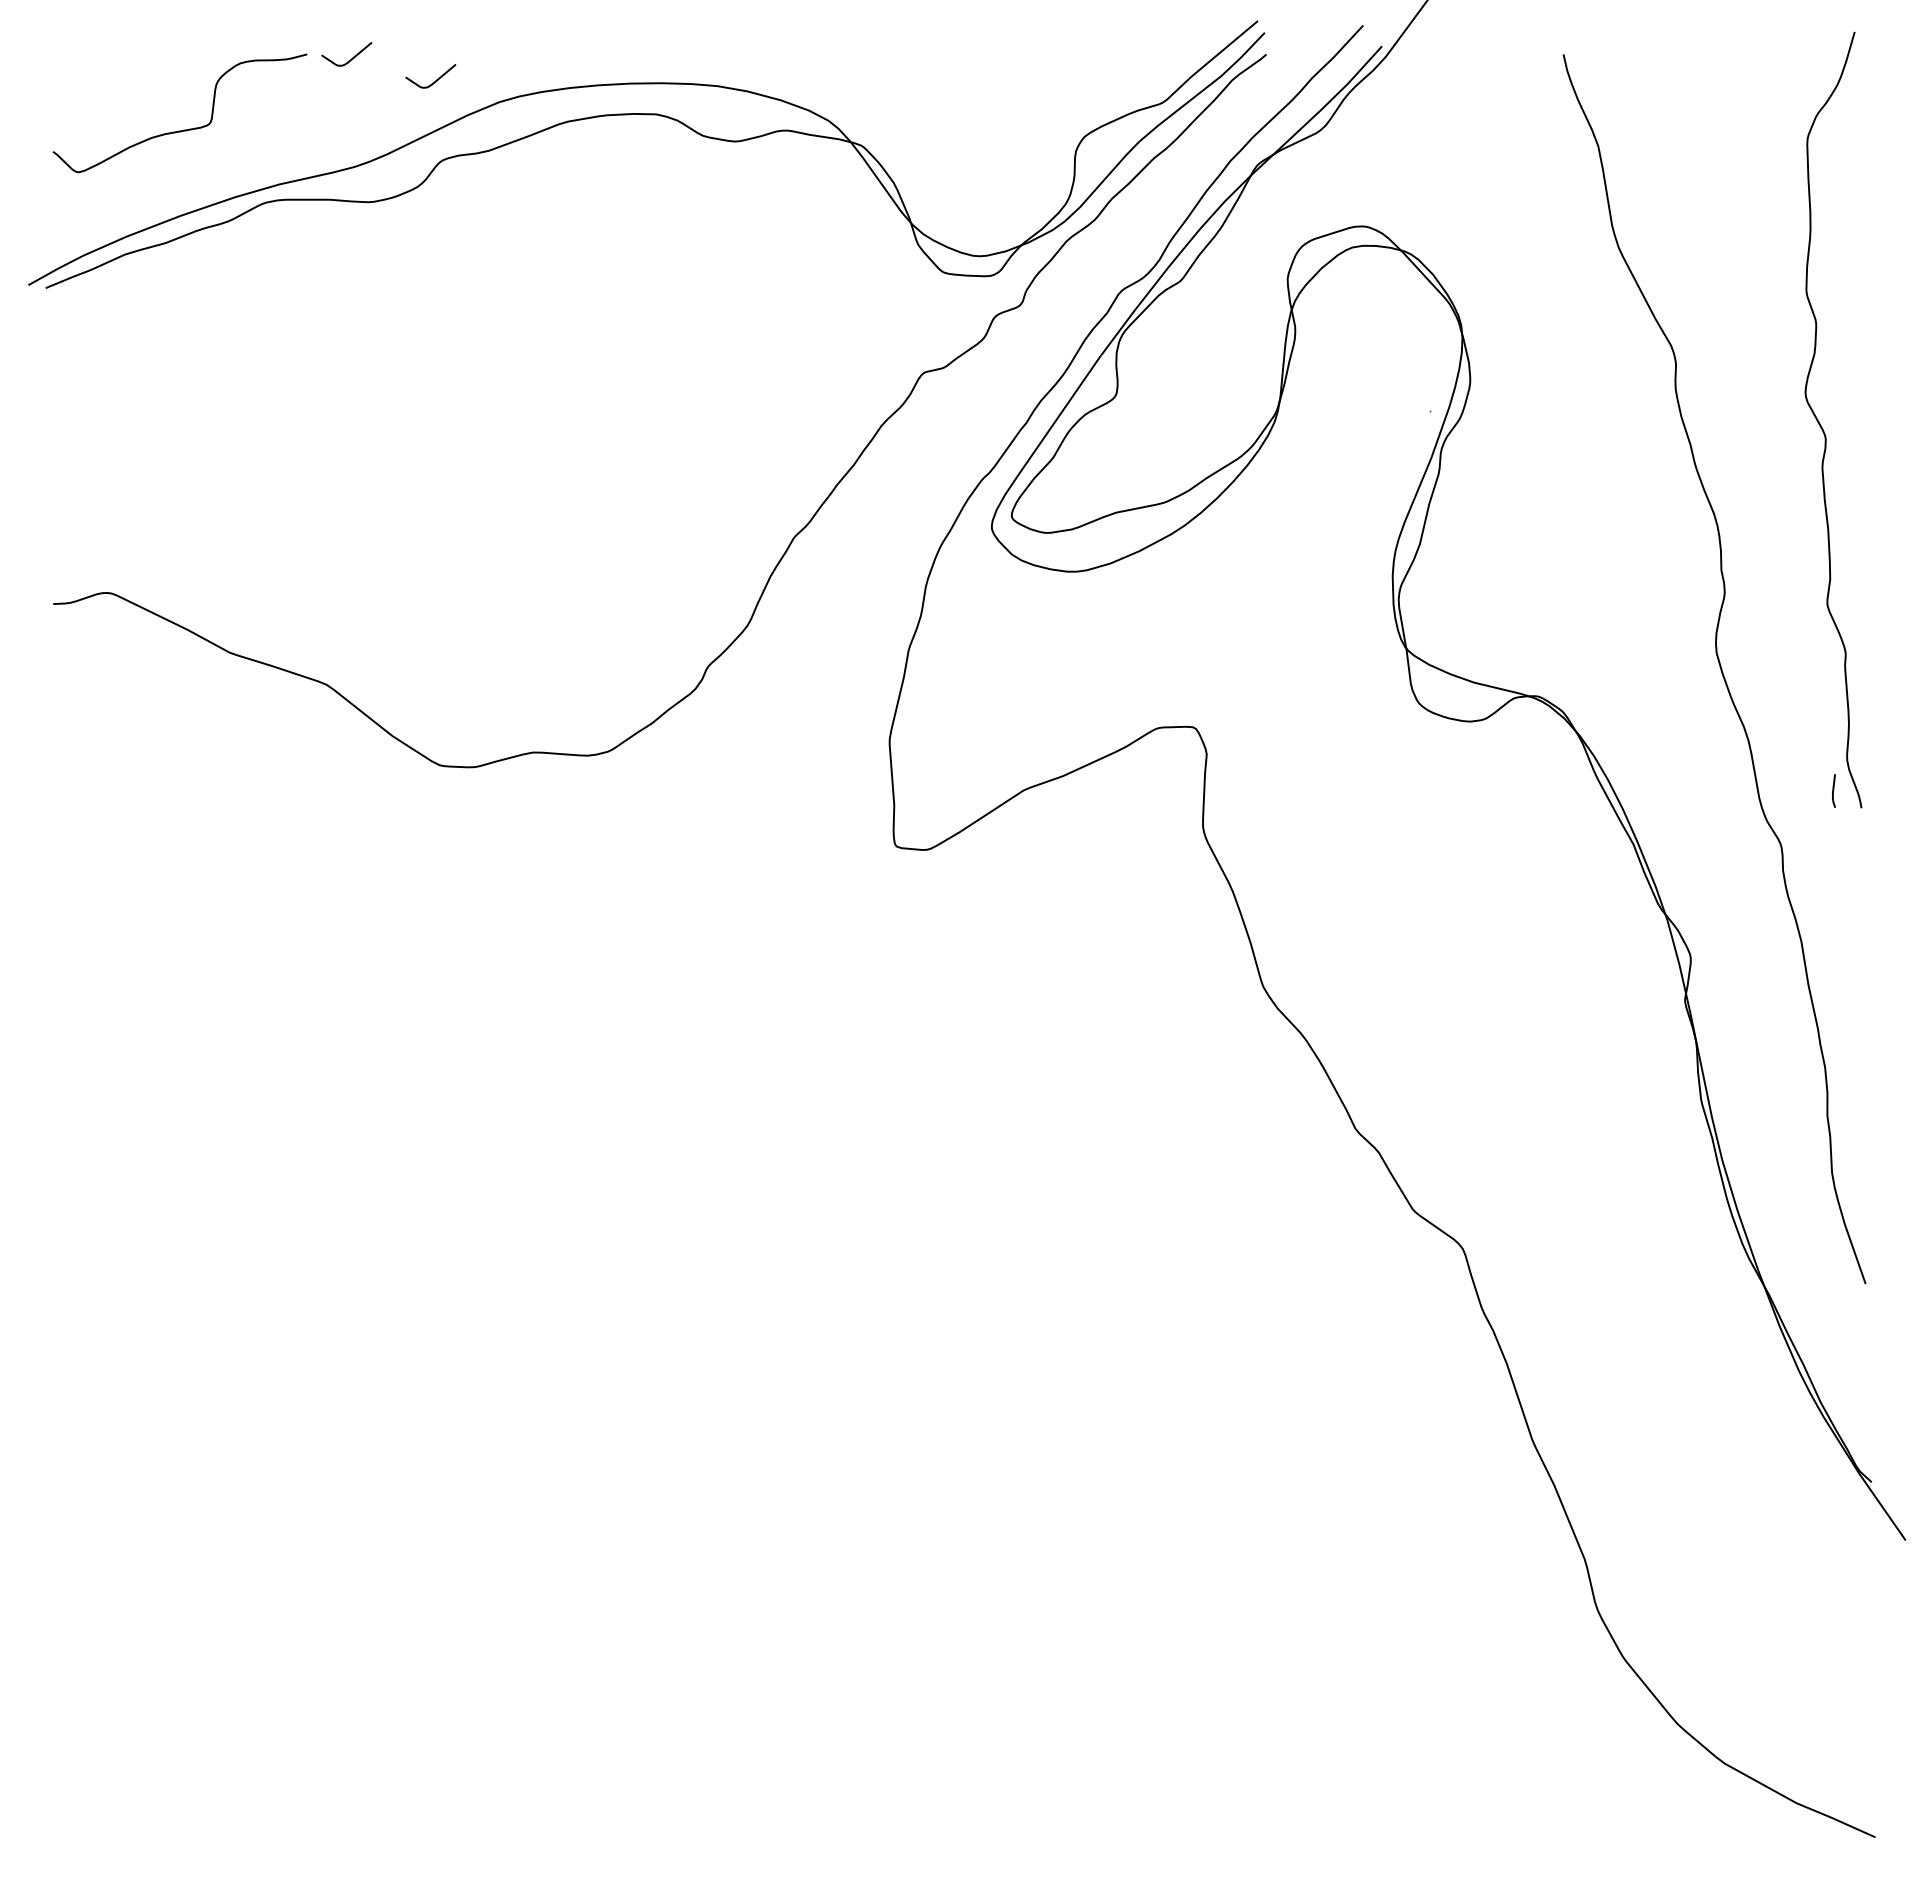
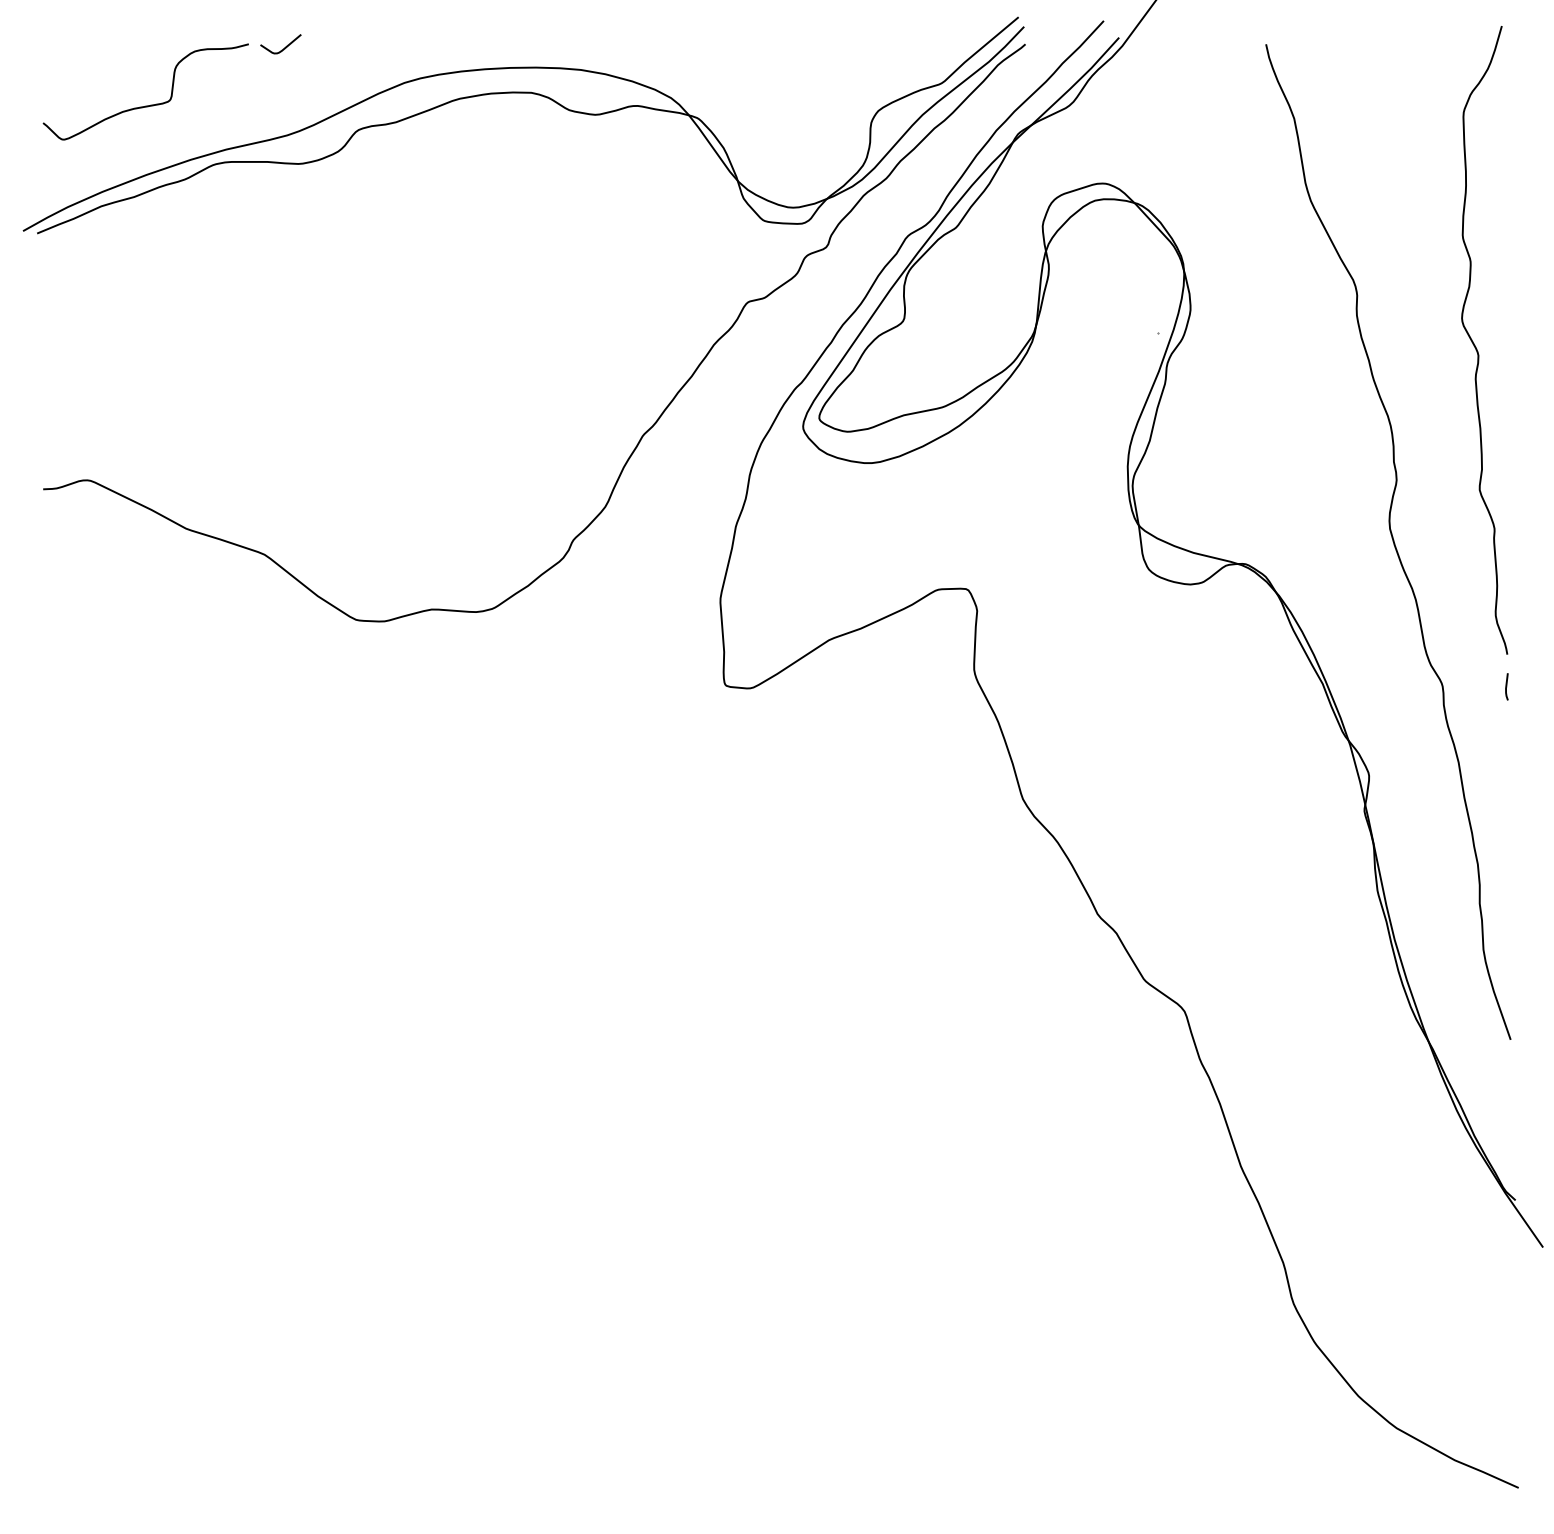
curve: (432, 82) -> (350, 67), removed
line: (1833, 790) -> (1506, 686), moved

